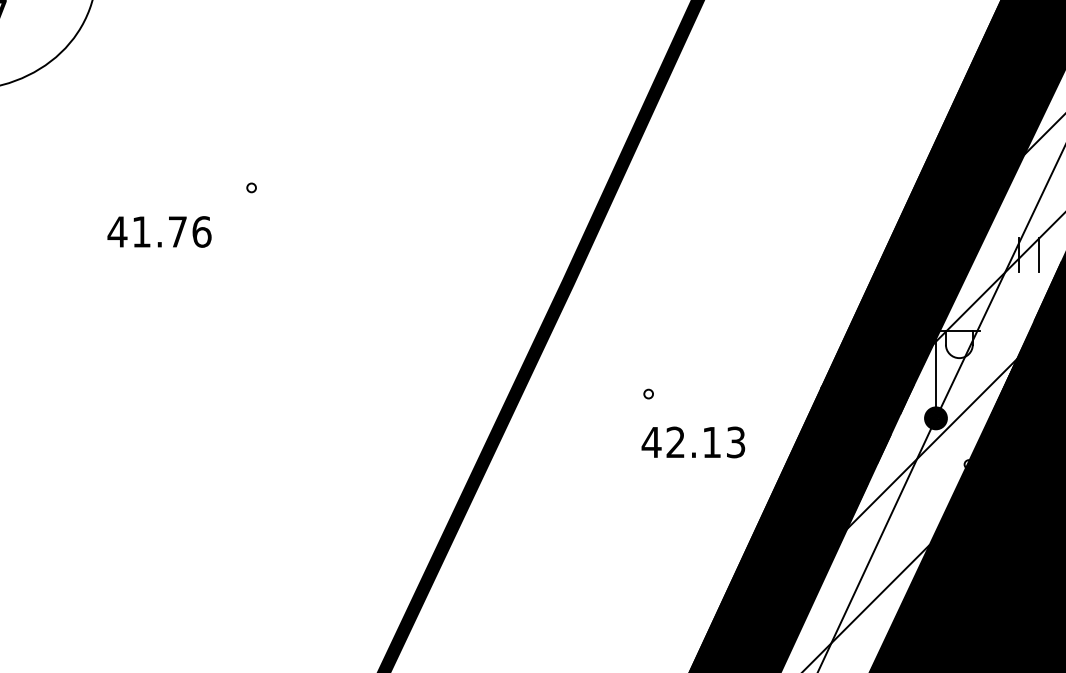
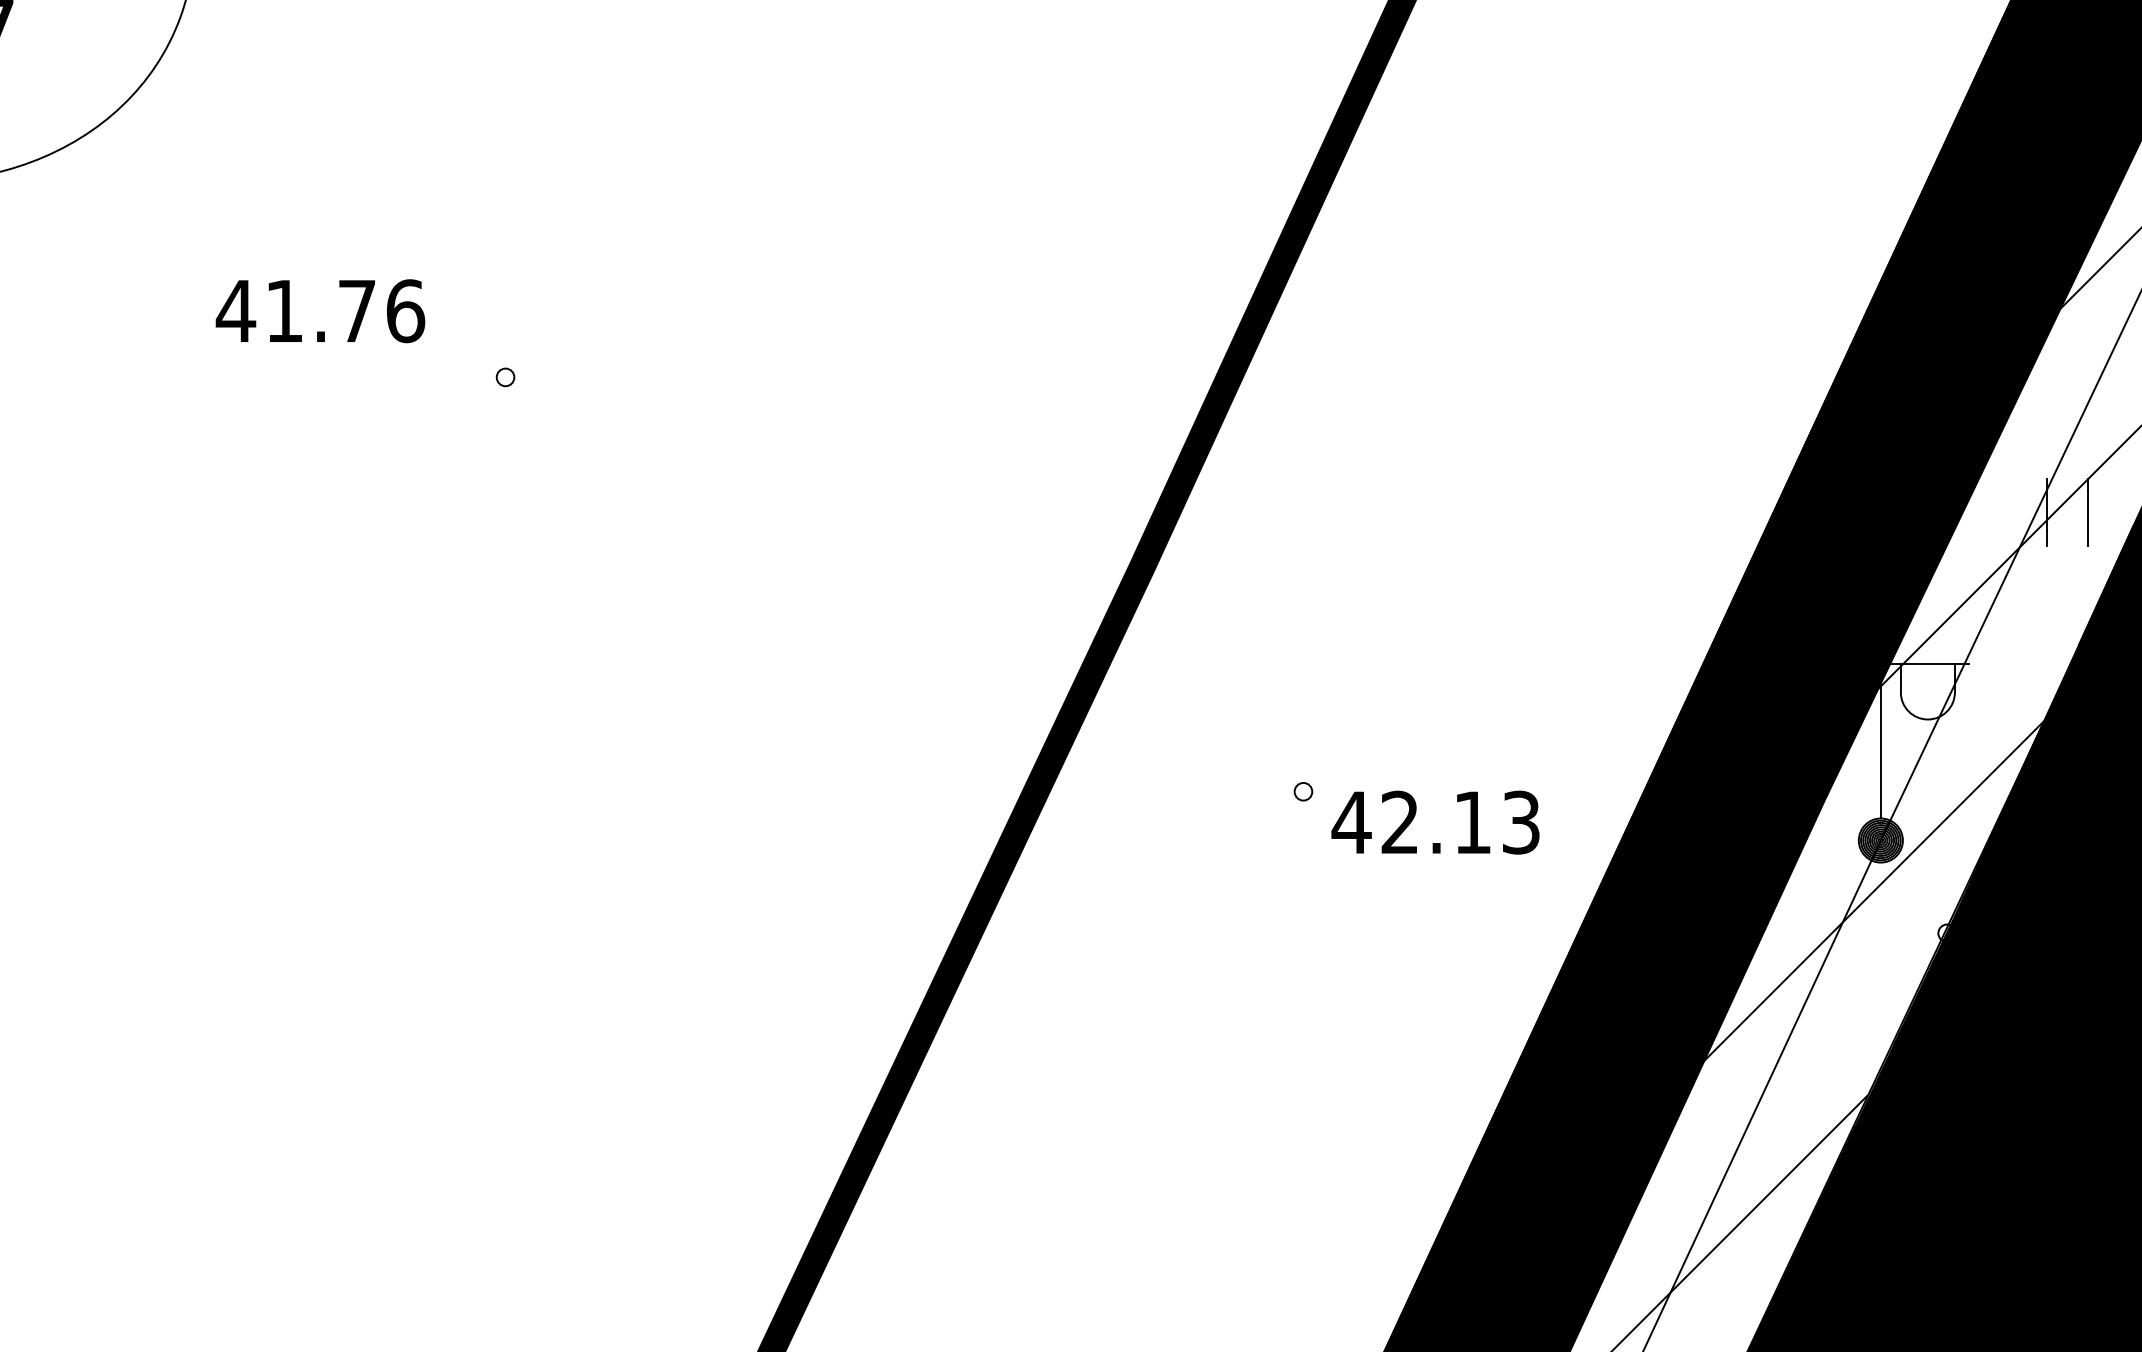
text: (159, 231) -> (320, 310), moved
text: (693, 442) -> (1435, 822), moved

